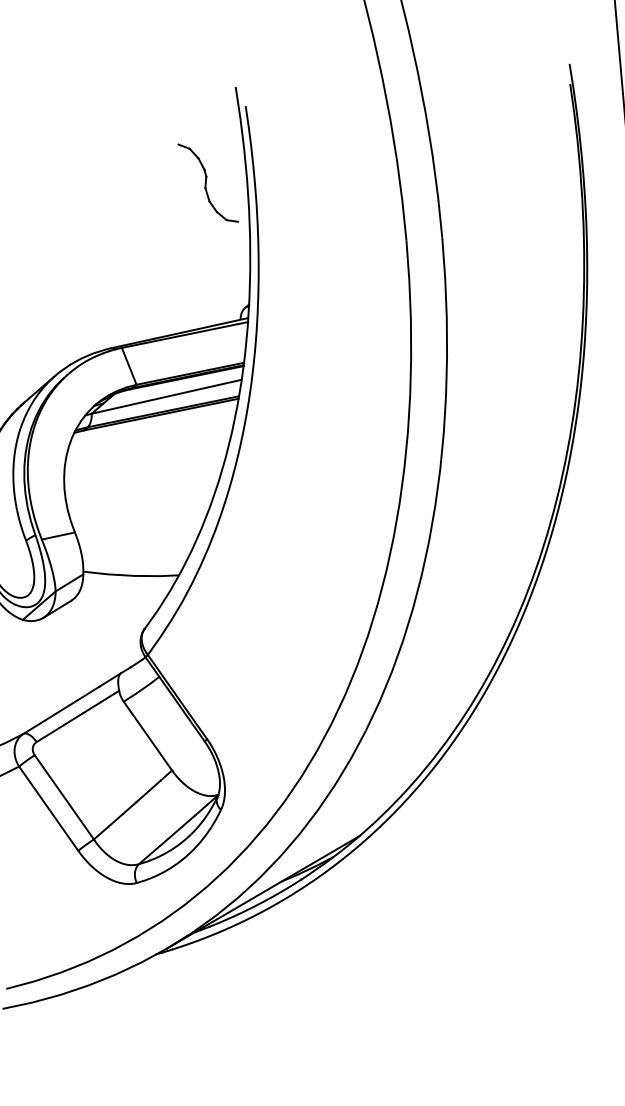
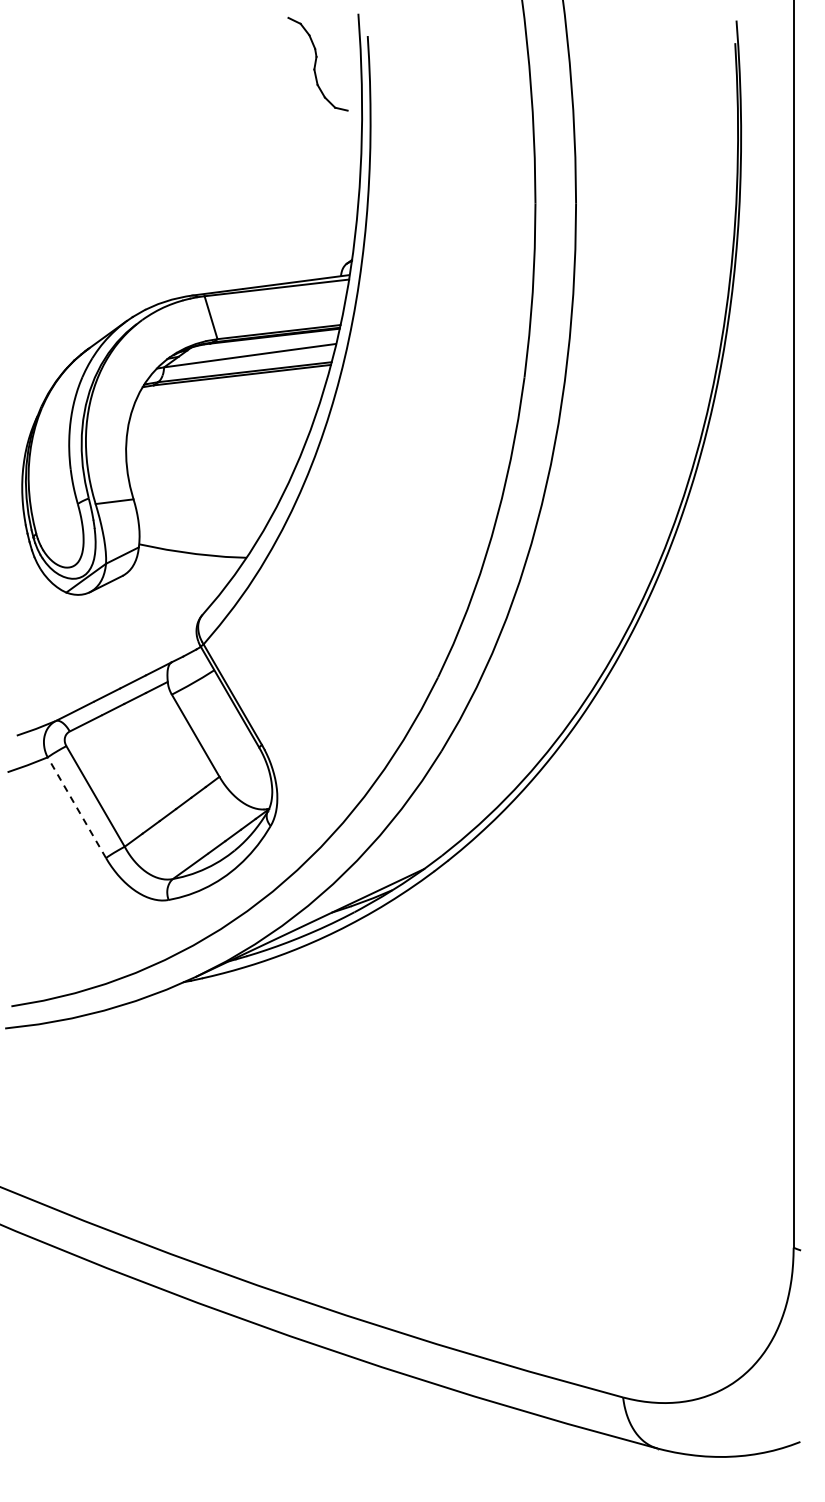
part: (207, 182) -> (317, 63), moved
line: (48, 808) -> (76, 807), solid -> dashed

